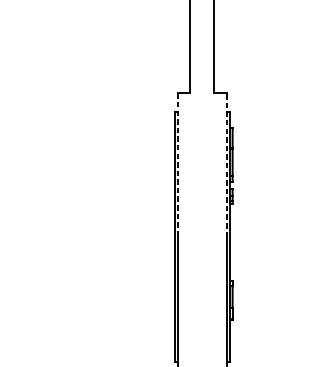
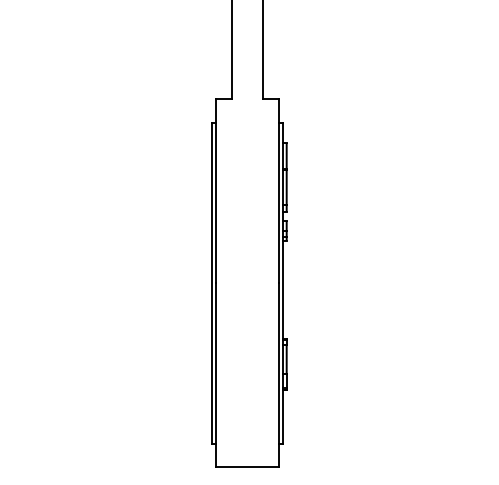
line: (226, 164) -> (278, 190), dashed -> solid
line: (177, 165) -> (216, 191), dashed -> solid

